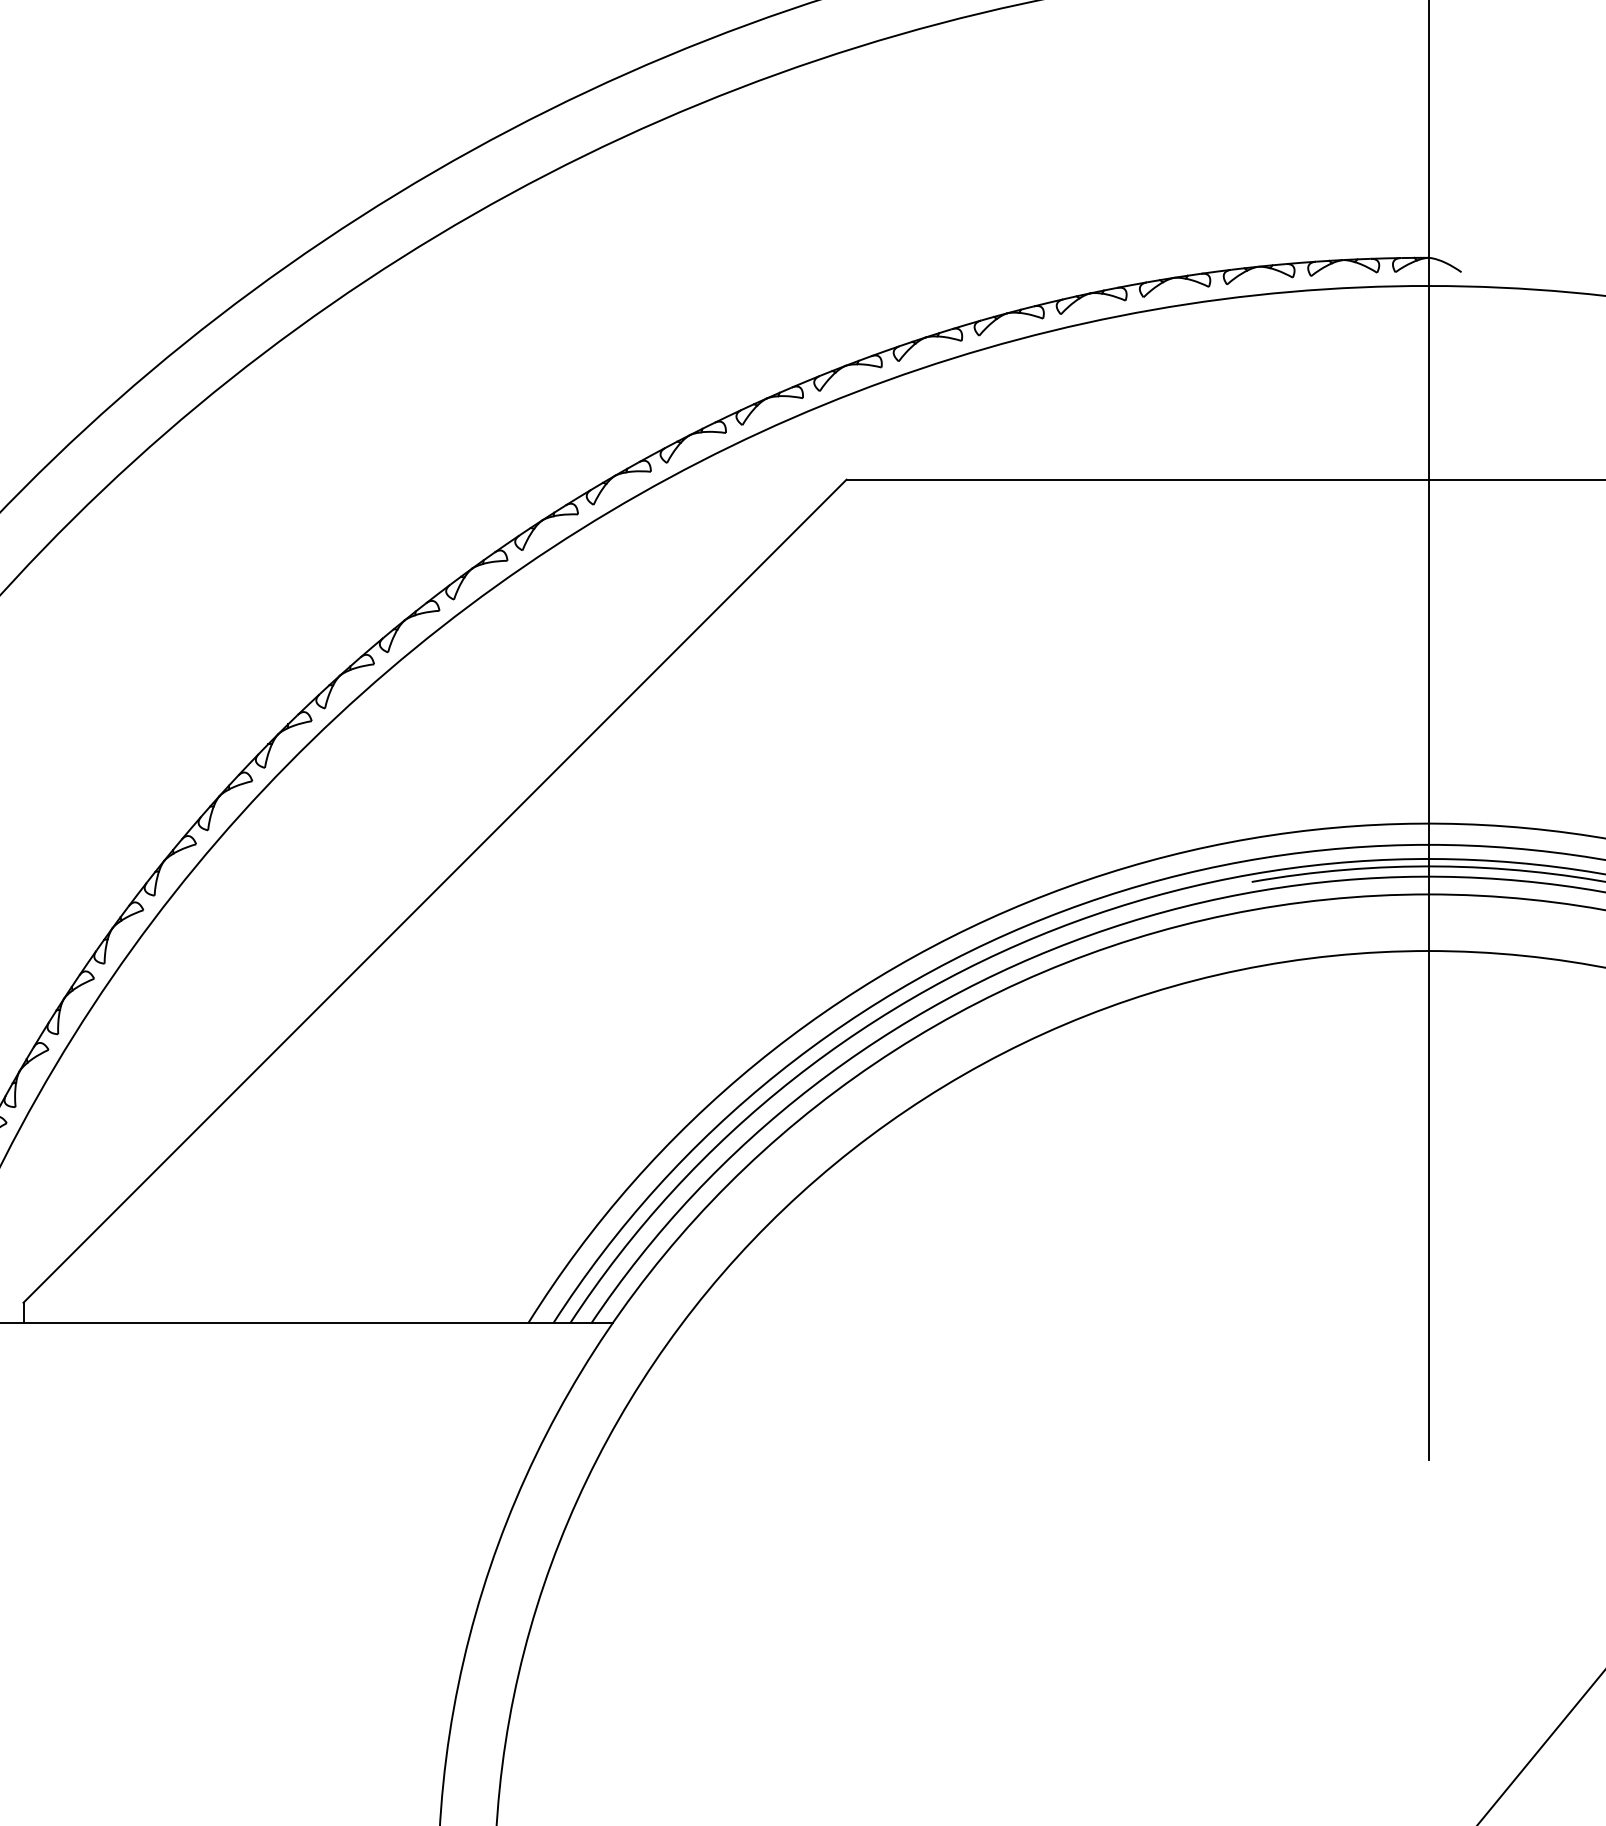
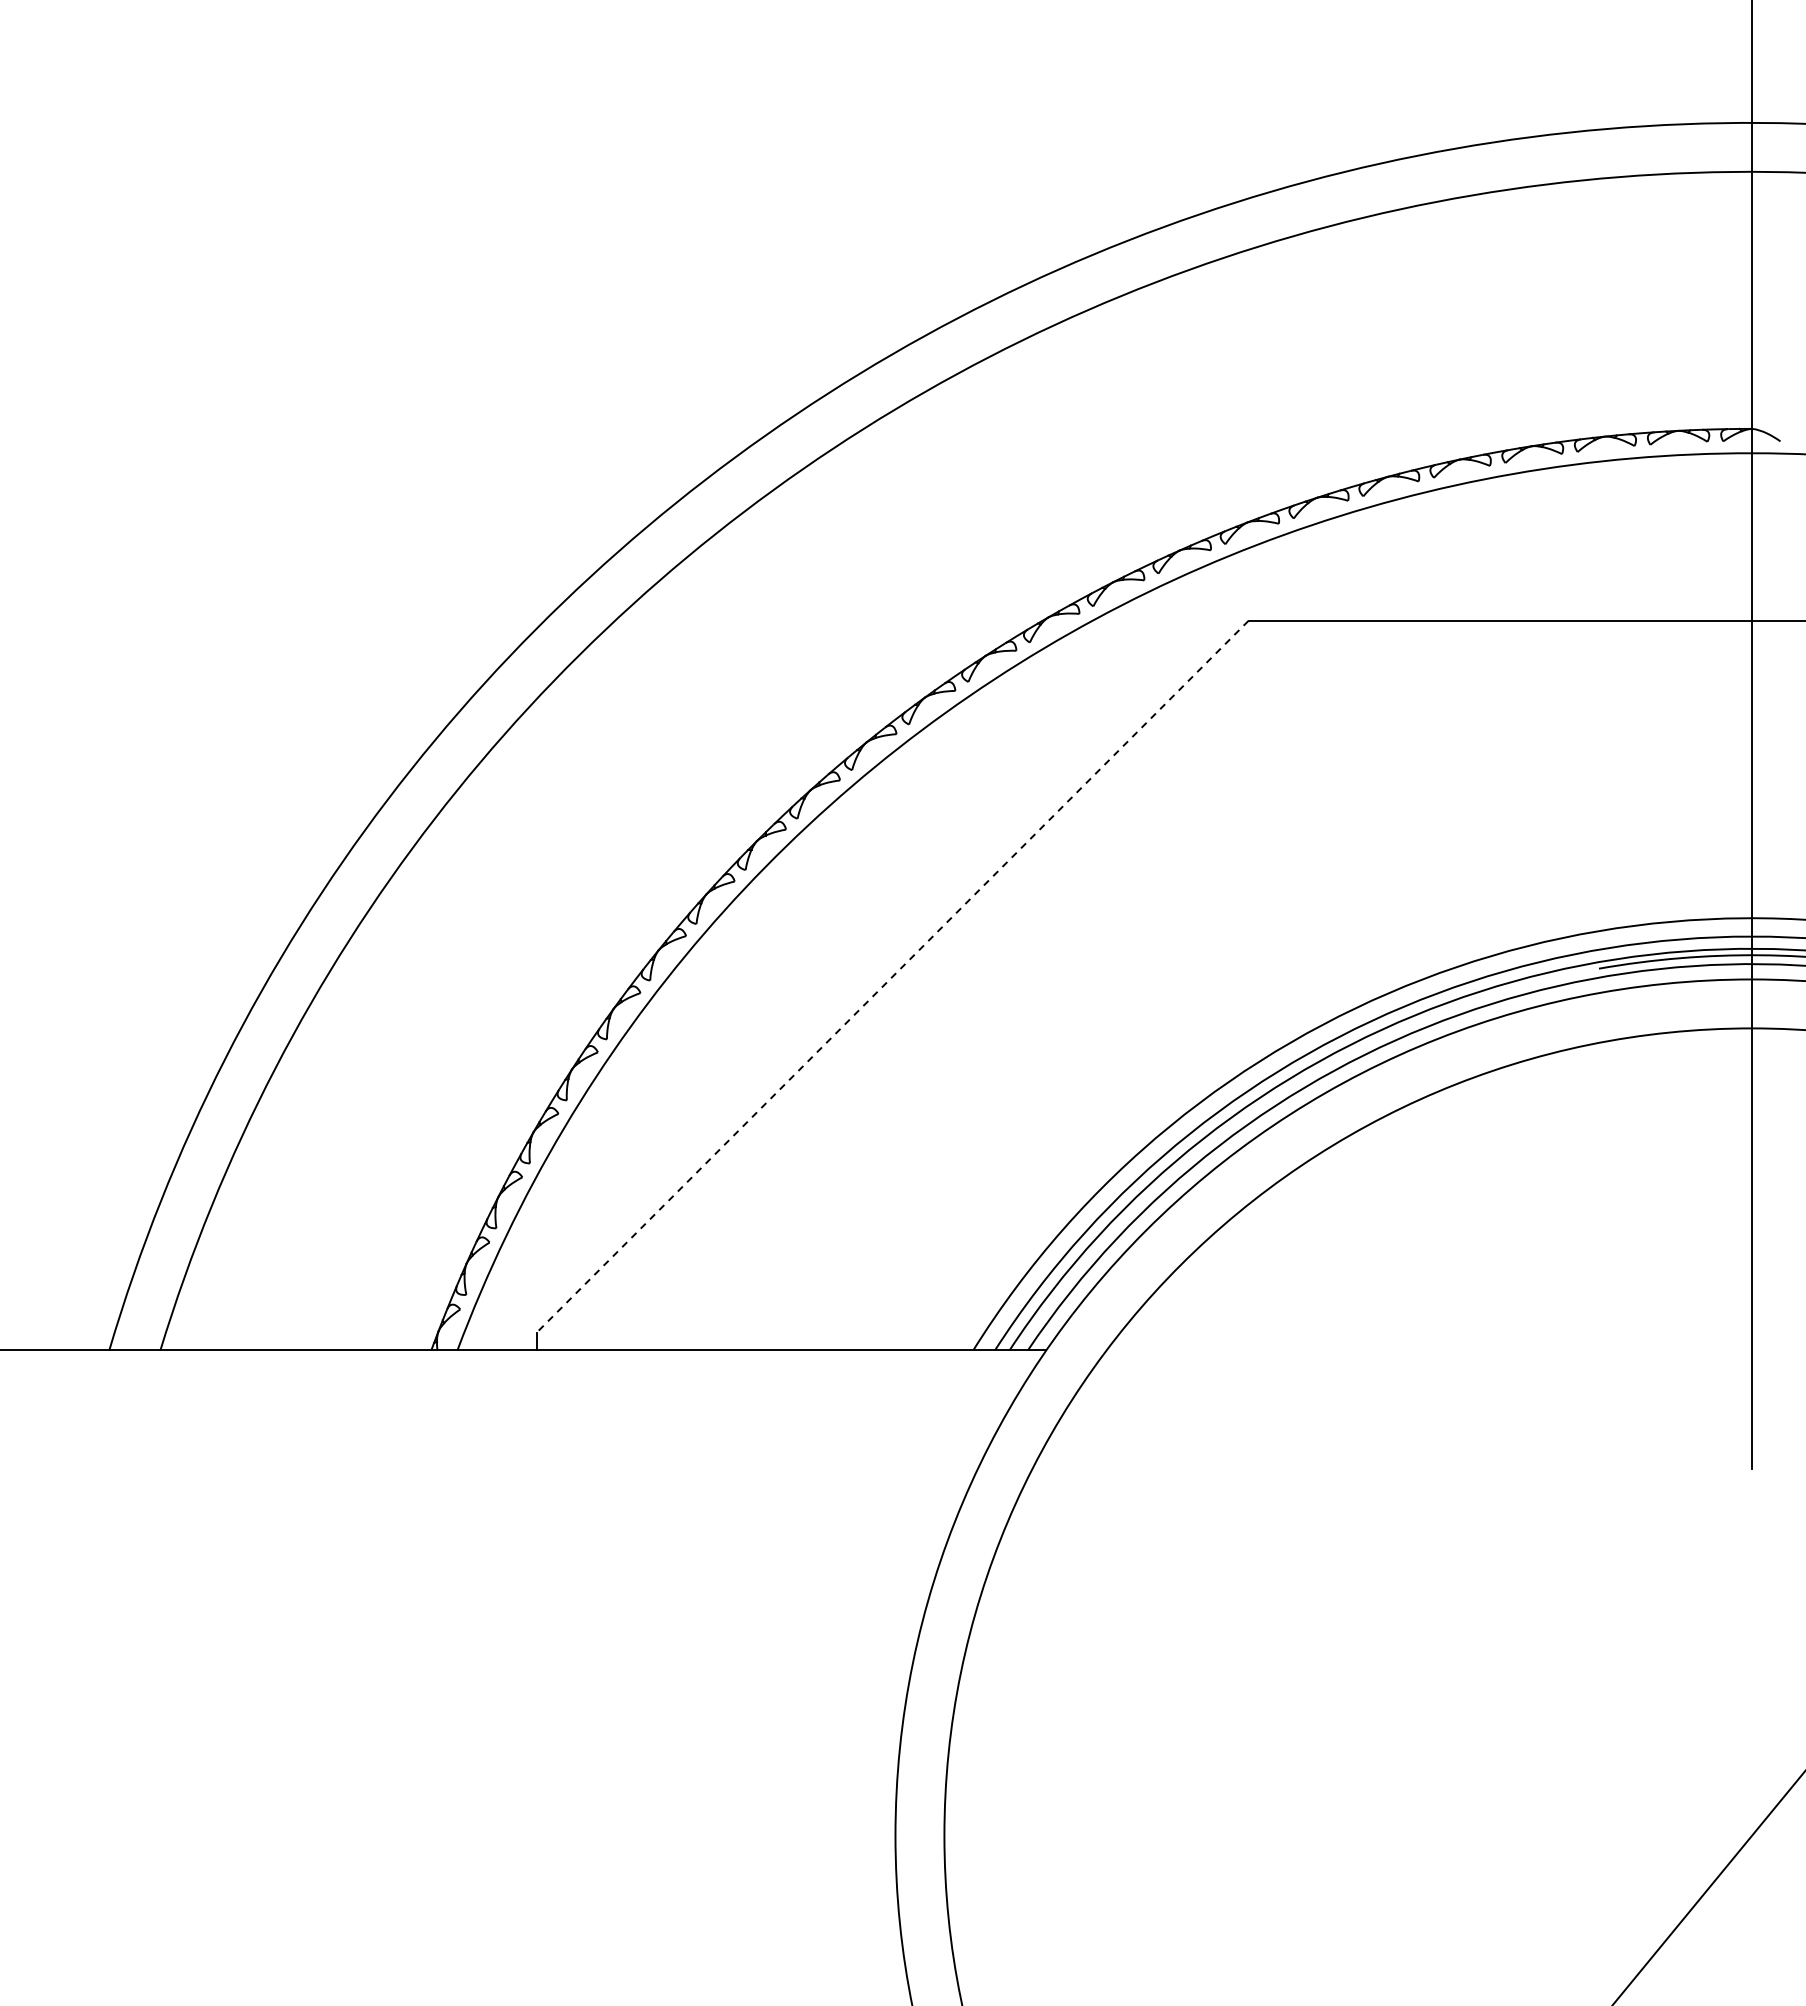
line: (434, 892) -> (892, 977), solid -> dashed

